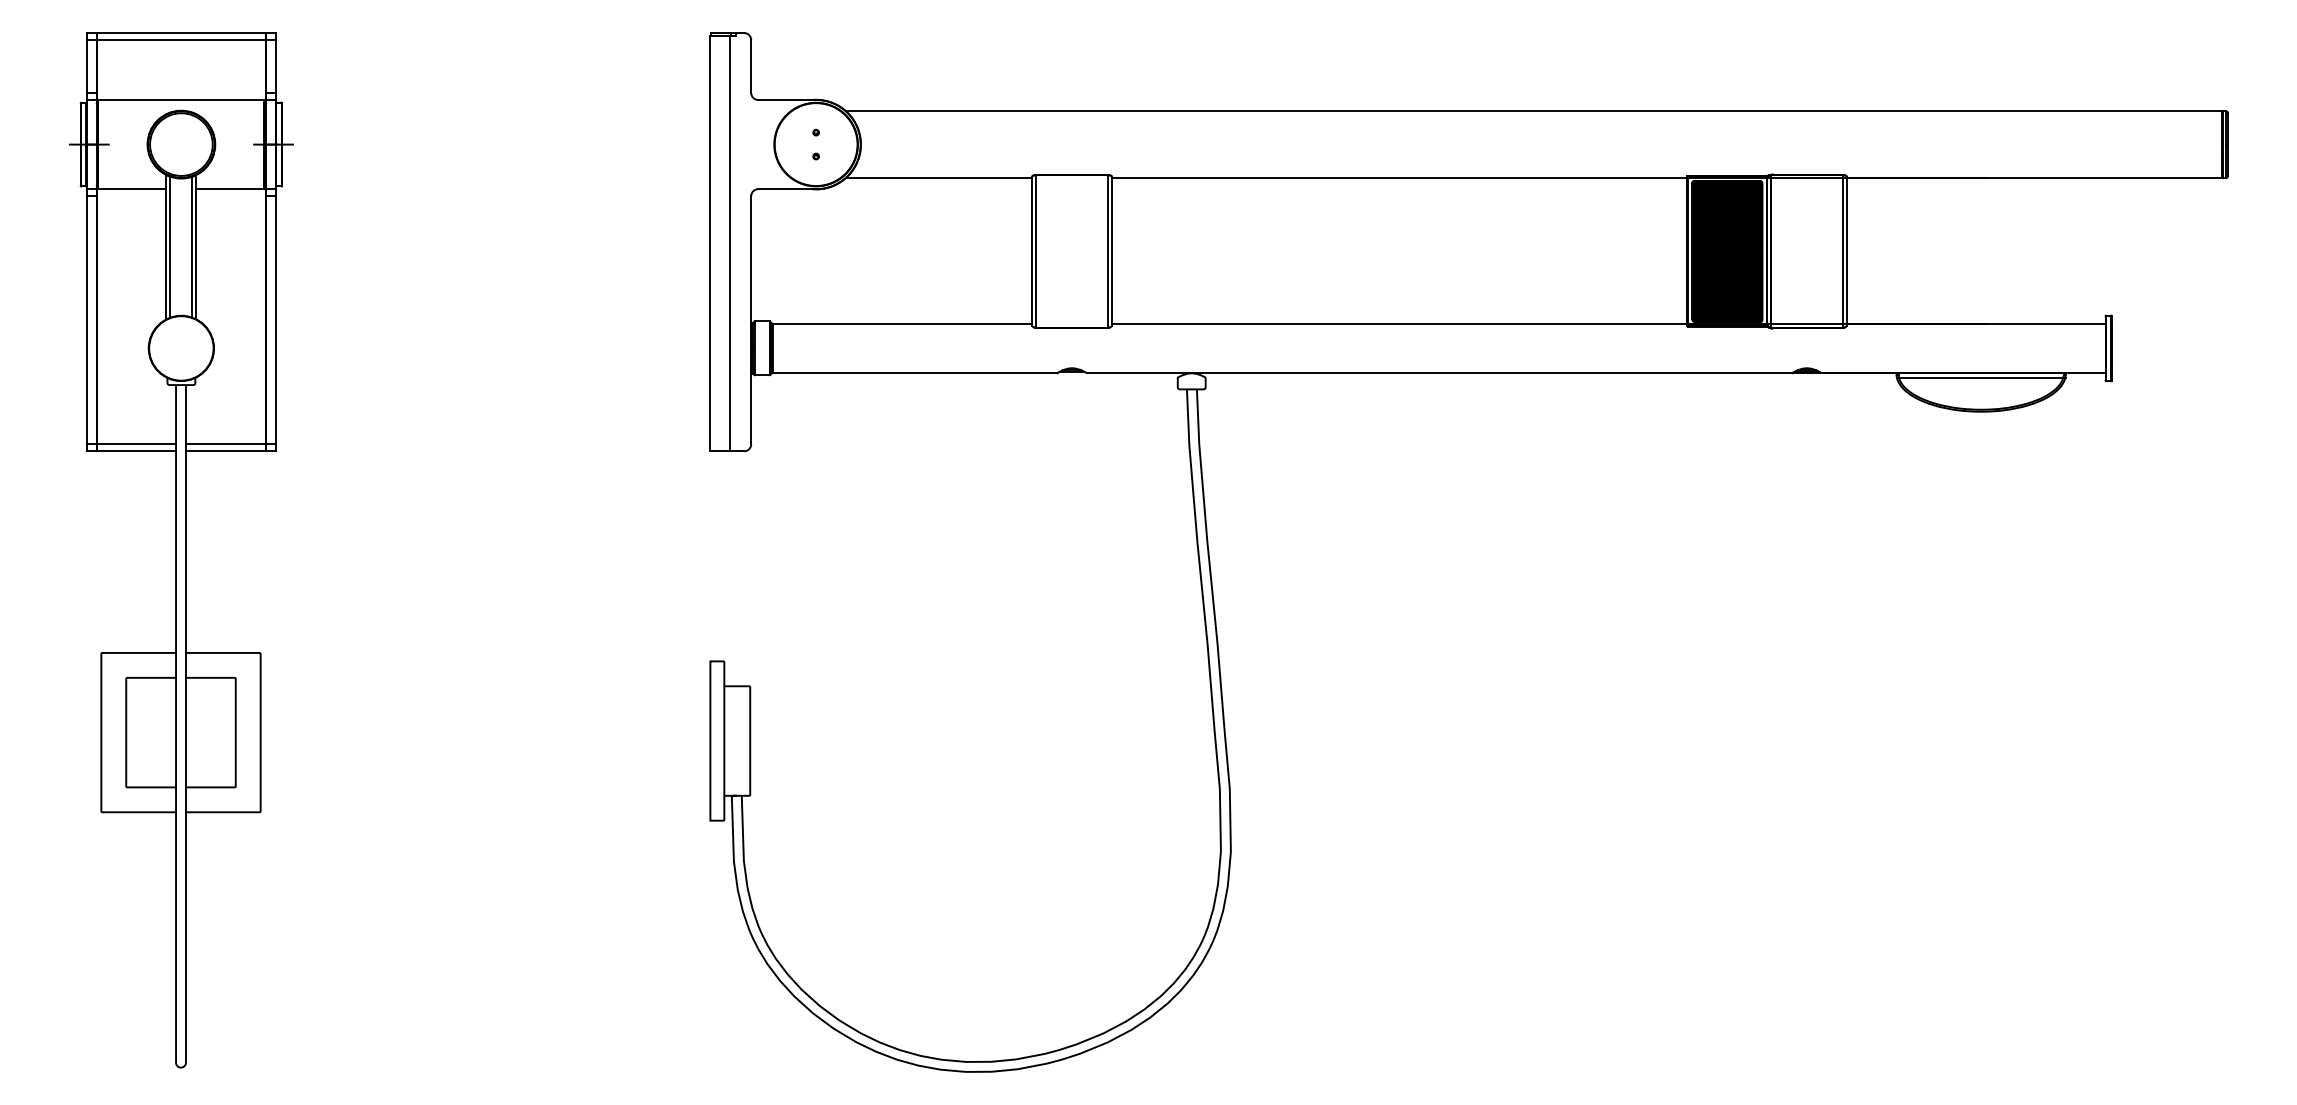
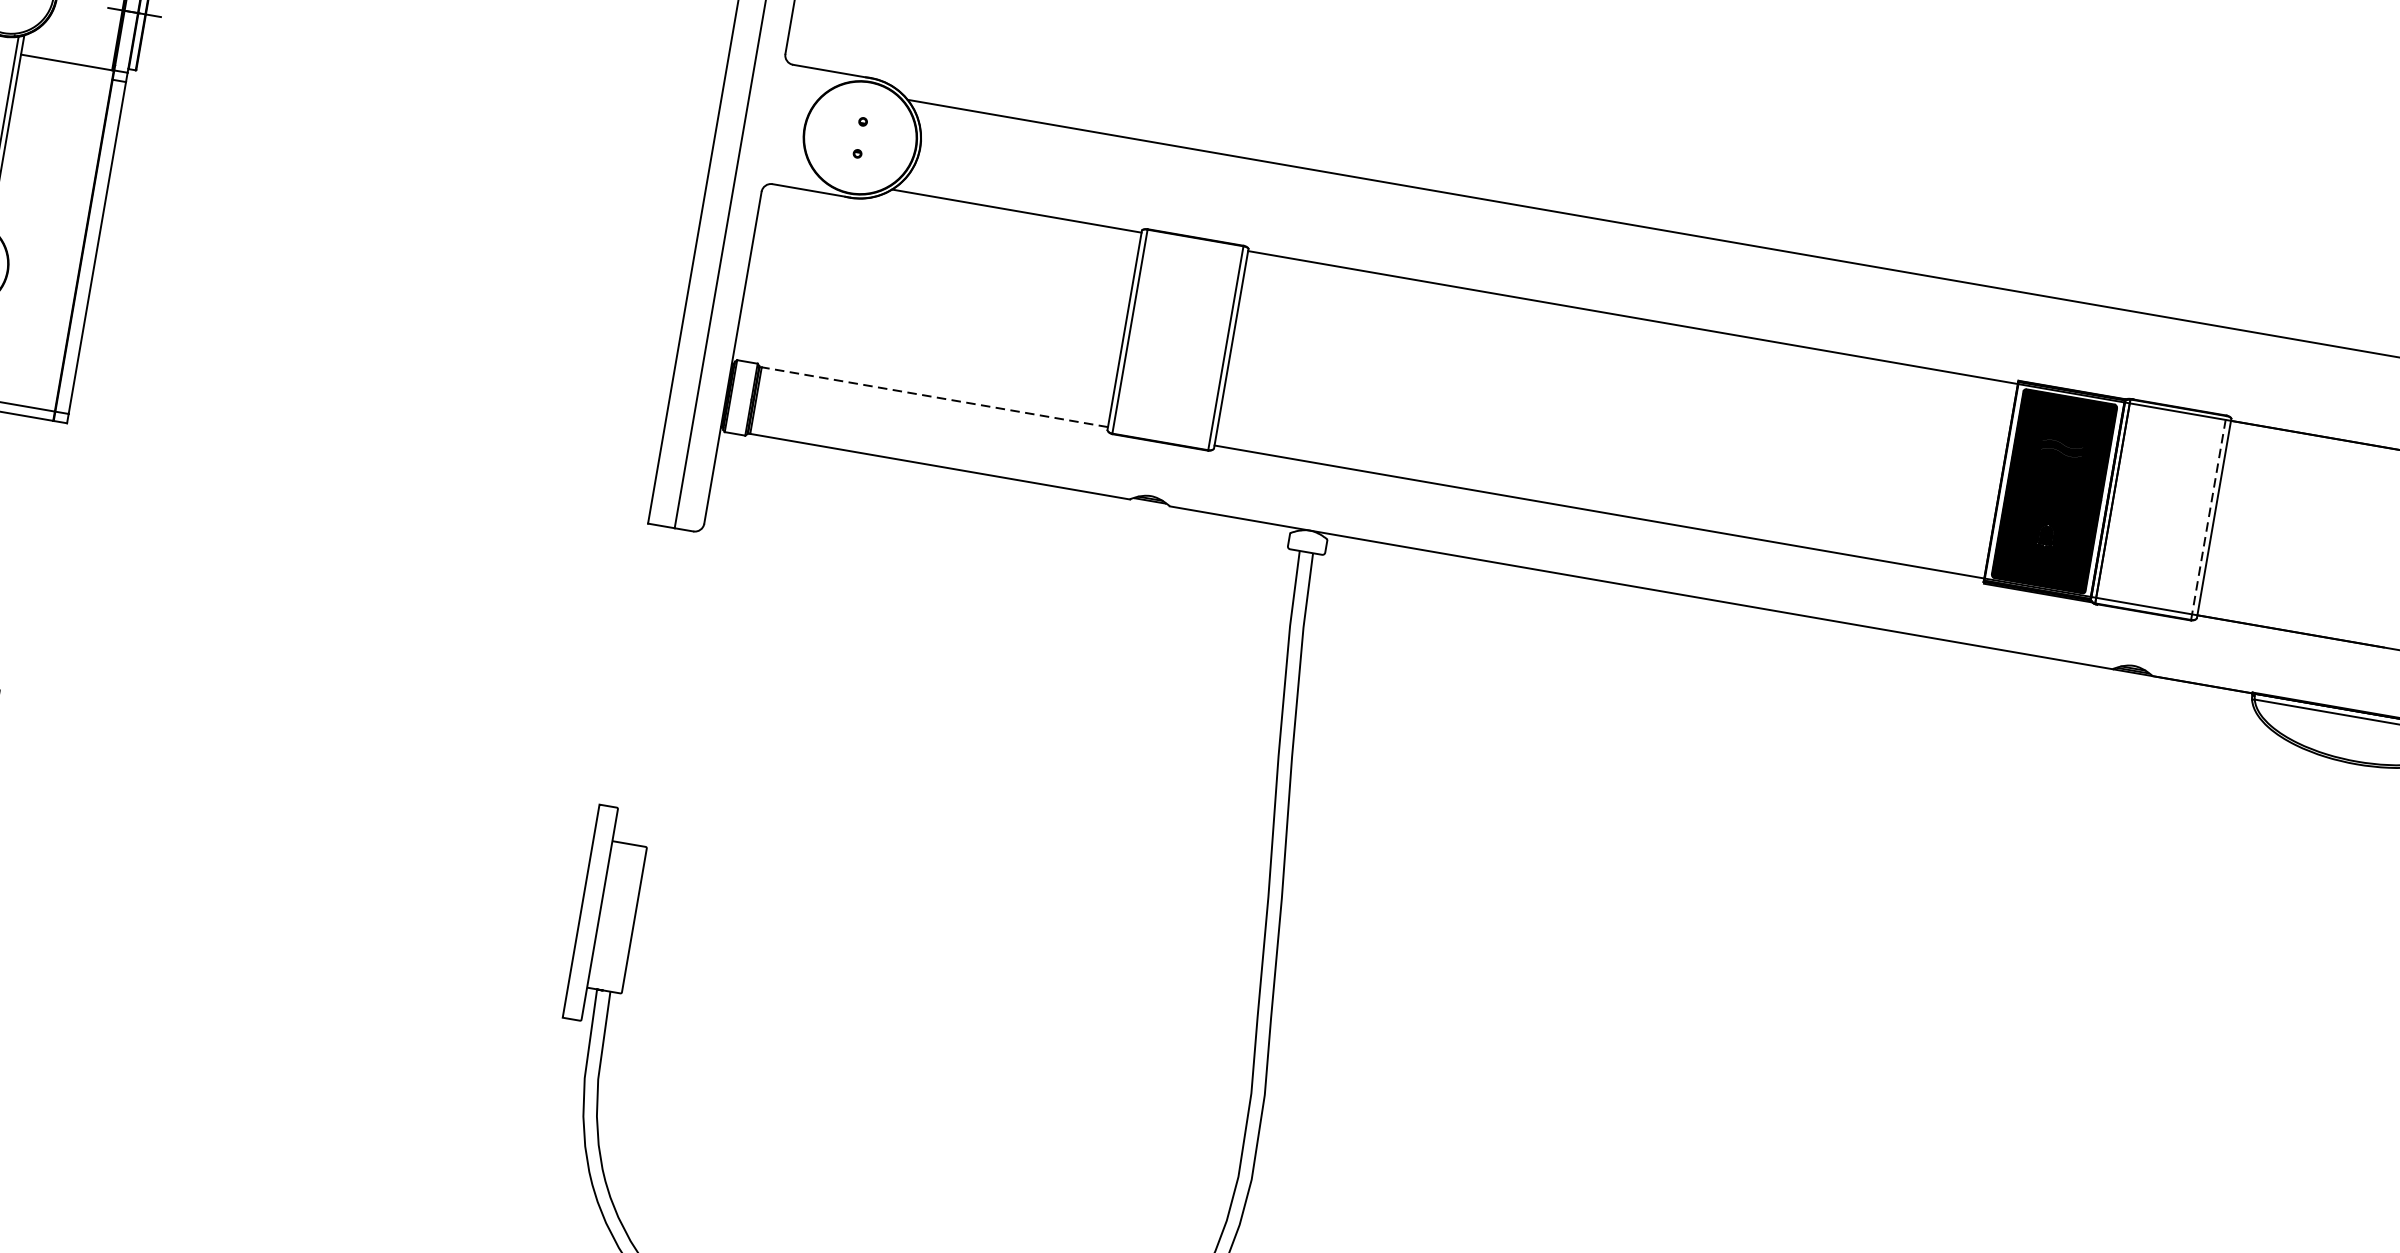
line: (1842, 250) -> (2208, 516), solid -> dashed
line: (902, 323) -> (934, 397), solid -> dashed

